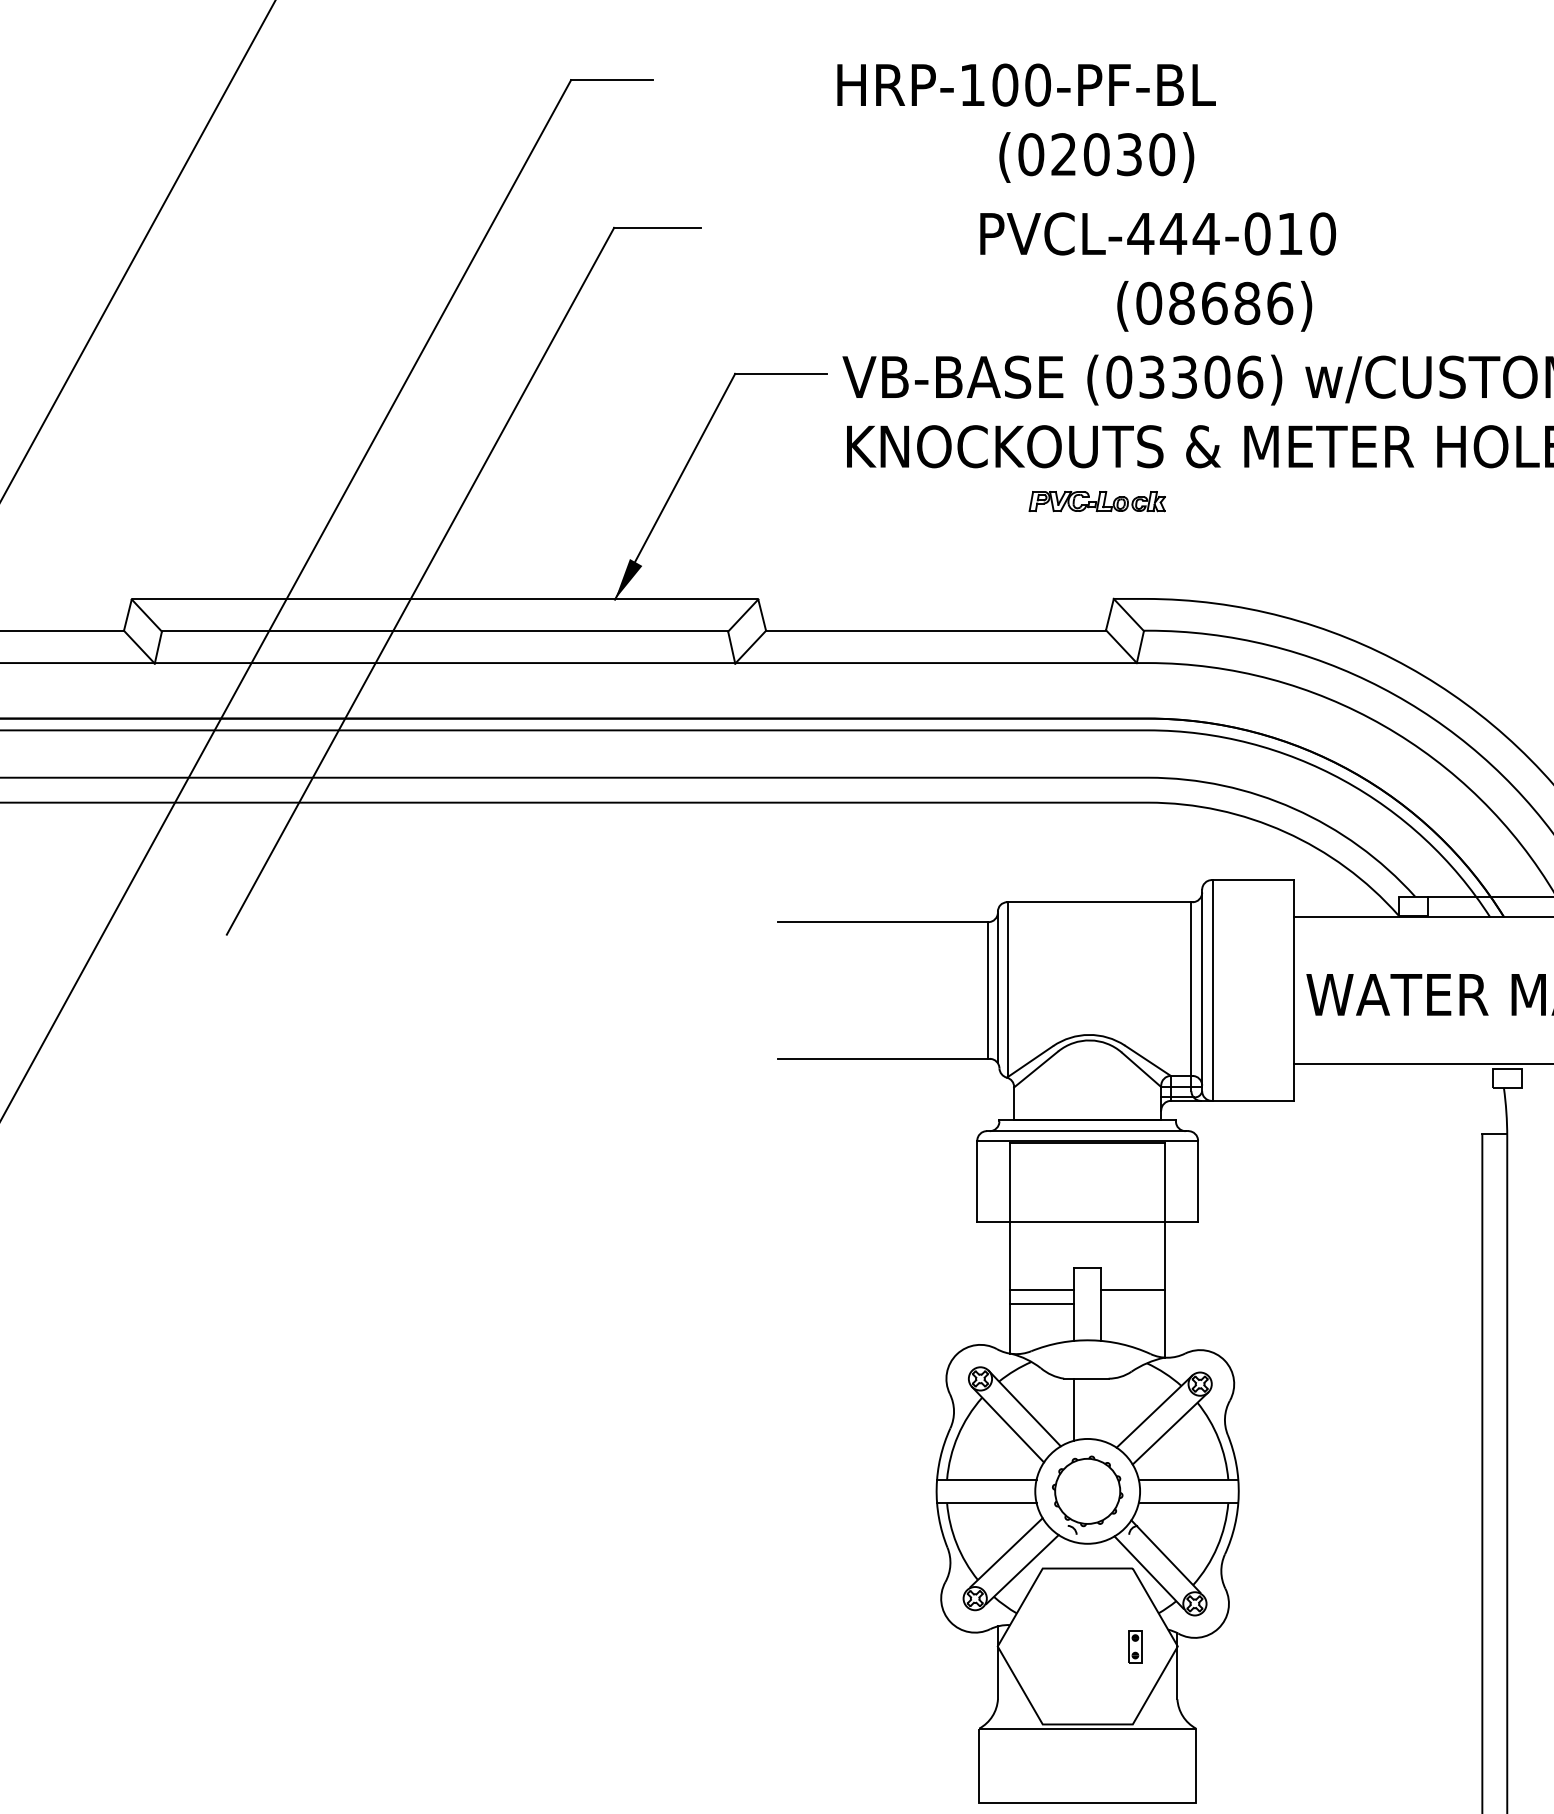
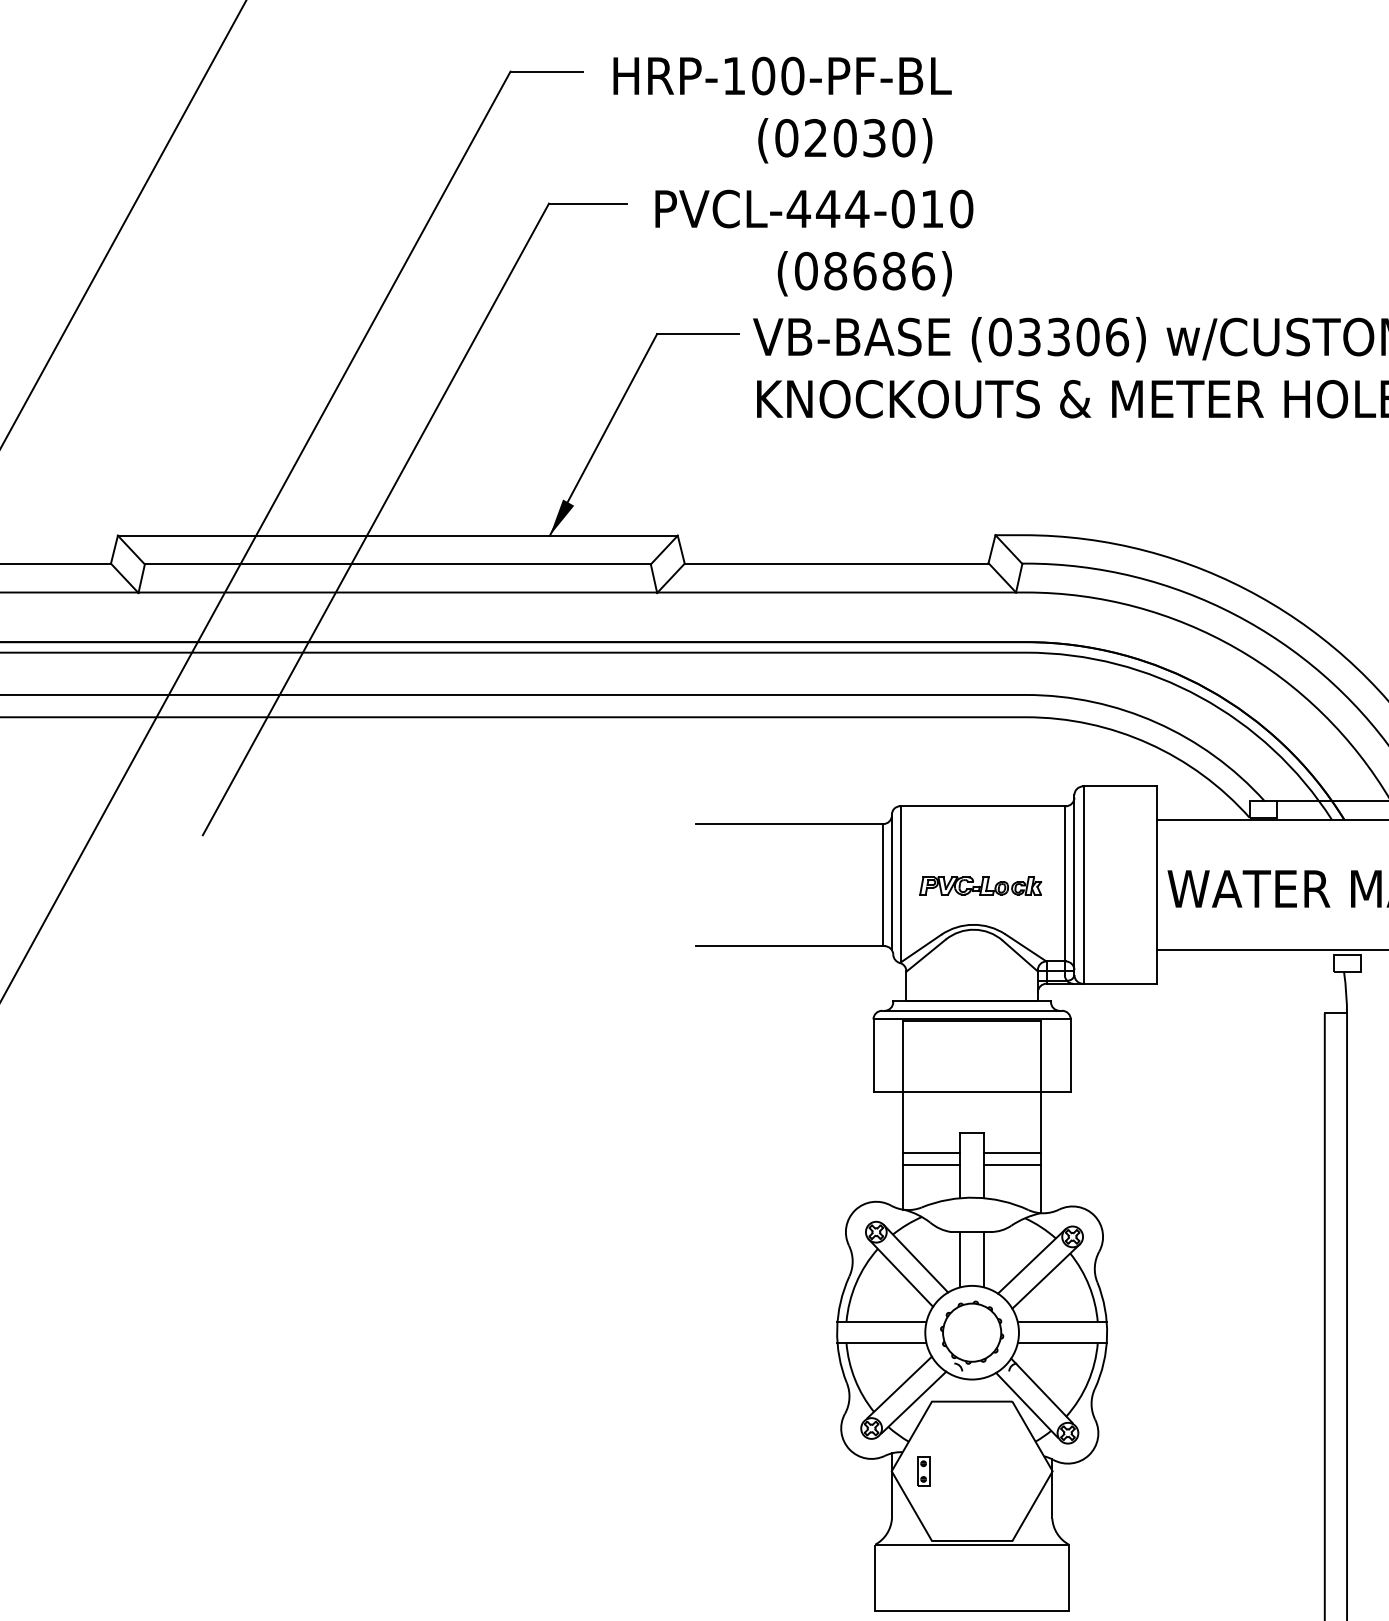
text: (1026, 122) -> (782, 109), moved
text: (1157, 271) -> (813, 242), moved
part: (1096, 501) -> (980, 886), moved
line: (1133, 1304) -> (1013, 1165), added
line: (1101, 1409) -> (984, 1259), added
part: (1135, 1646) -> (923, 1471), moved

